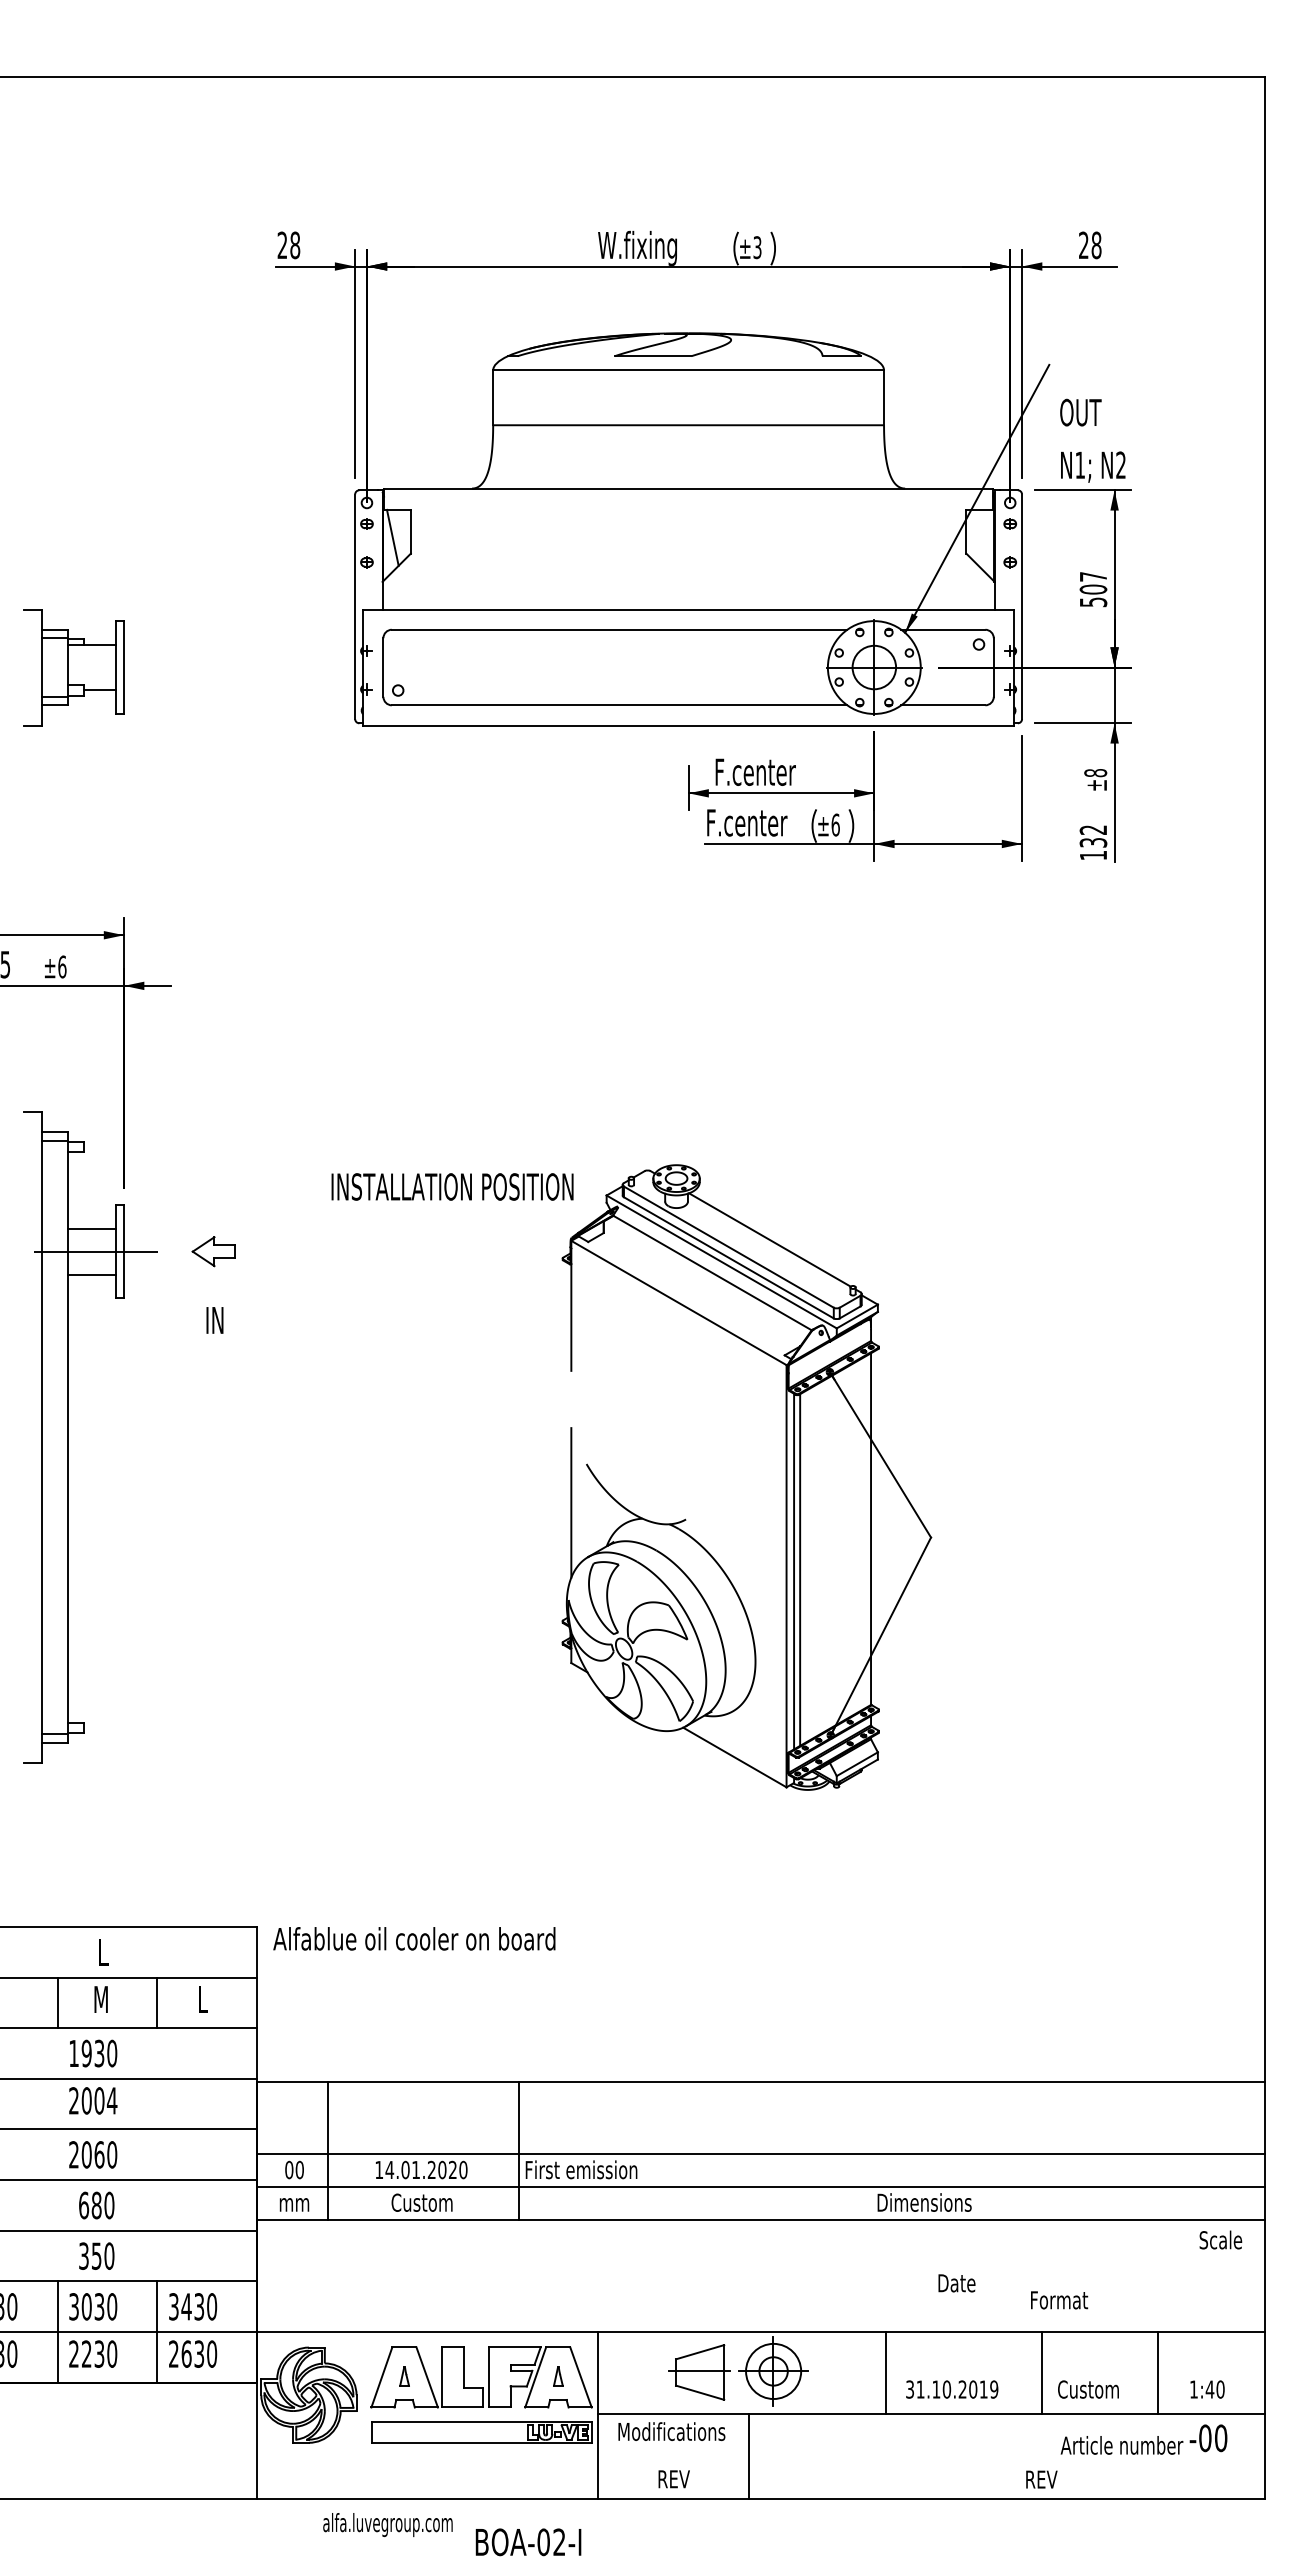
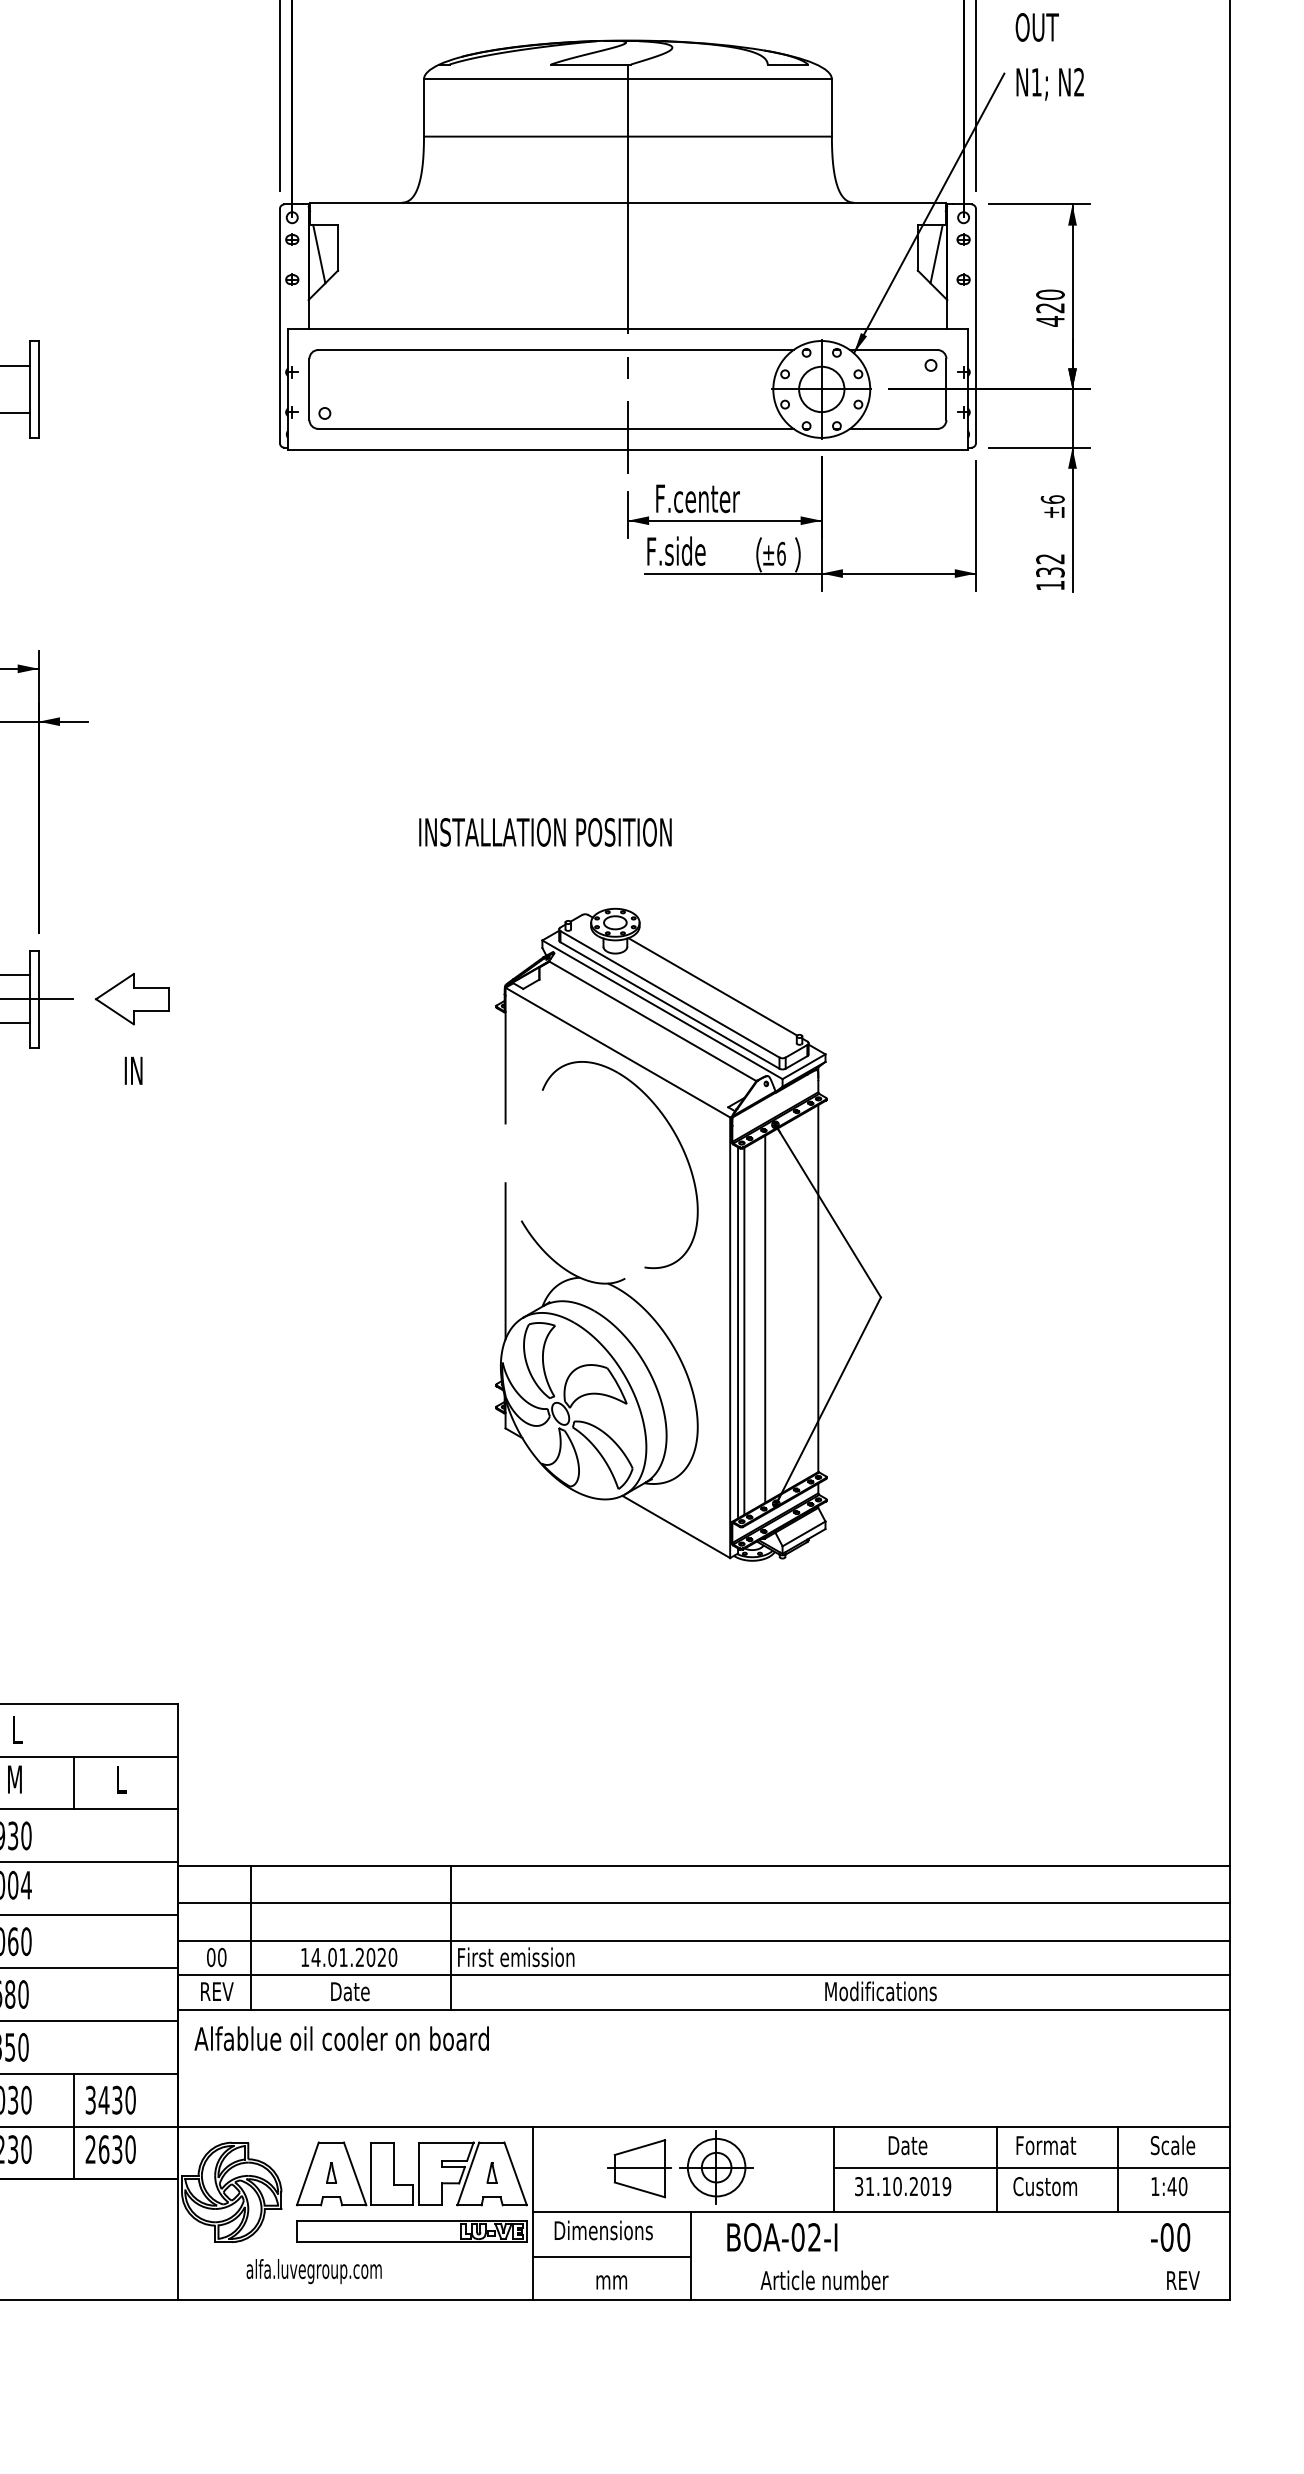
text: (1092, 440) -> (1049, 56), moved
line: (984, 537) -> (936, 253), added
line: (688, 552) -> (627, 269), added
text: (1093, 589) -> (1050, 308), 507 -> 420
text: (1095, 772) -> (1052, 498), ±8 -> ±6
text: (755, 822) -> (697, 551), F.center -> F.side
text: (452, 1186) -> (545, 831), moved
part: (213, 1251) -> (132, 998), size x1.67
part: (734, 1384) -> (675, 1137), added
line: (820, 1558) -> (765, 1319), added
text: (414, 1938) -> (341, 2038), moved
line: (761, 2118) -> (704, 1903), added
text: (294, 2202) -> (216, 1991), mm -> REV
text: (421, 2202) -> (349, 1991), Custom -> Date
text: (931, 2202) -> (881, 1991), Dimensions -> Modifications
text: (1220, 2239) -> (1172, 2144), moved
text: (956, 2283) -> (907, 2145), moved
text: (1059, 2300) -> (1046, 2145), moved
line: (1075, 2371) -> (1031, 2167), added
text: (672, 2431) -> (611, 2230), Modifications -> Dimensions
text: (1121, 2445) -> (824, 2280), moved
line: (673, 2457) -> (612, 2257), added
text: (673, 2479) -> (612, 2280), REV -> mm
text: (1041, 2479) -> (1183, 2280), moved
text: (387, 2524) -> (313, 2271), moved
text: (528, 2542) -> (782, 2237), moved

